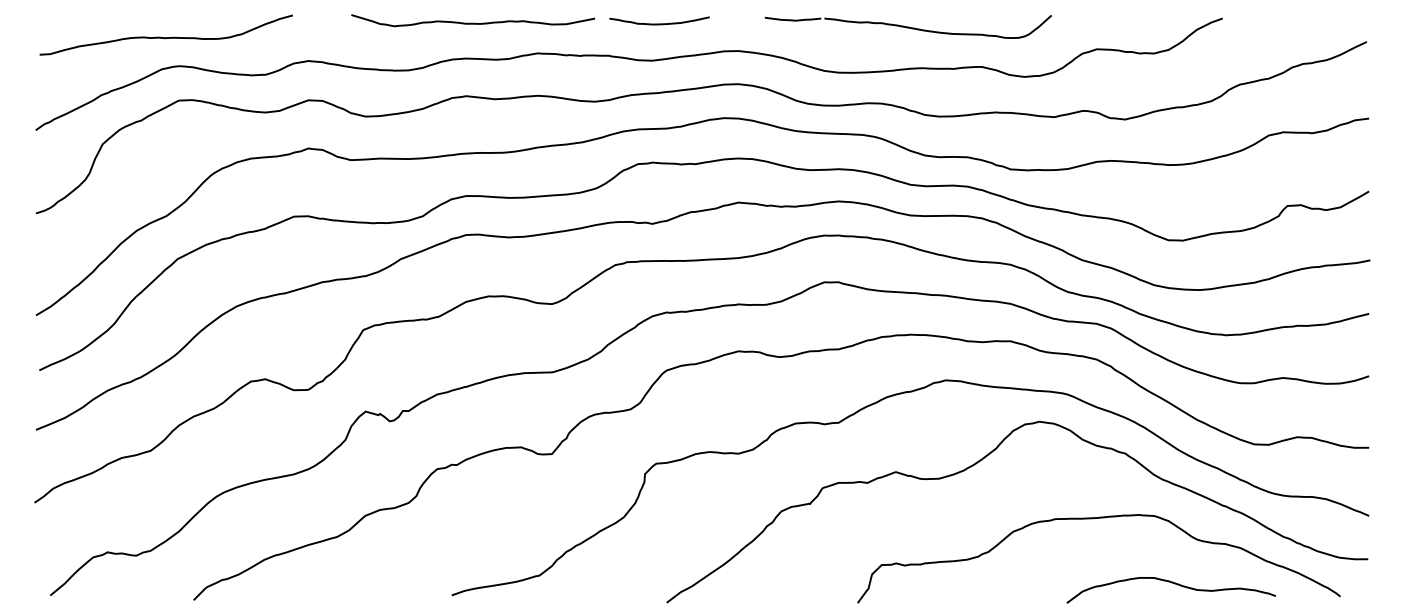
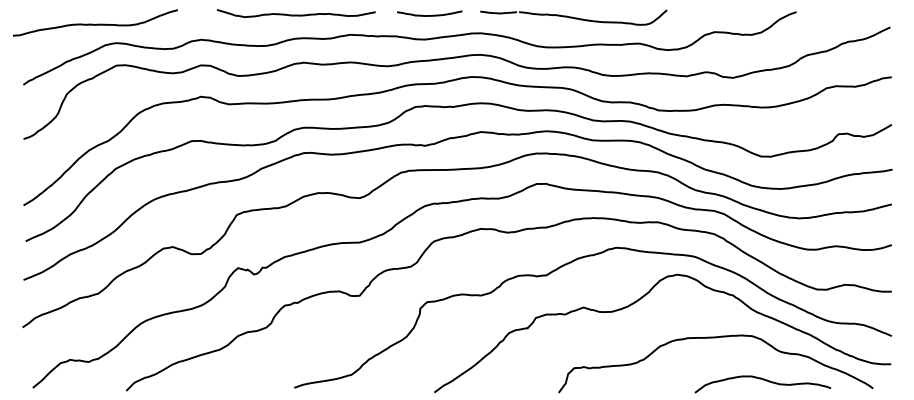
curve: (471, 22) -> (295, 14), moved
part: (908, 26) -> (573, 17), moved
curve: (167, 36) -> (96, 23), moved

